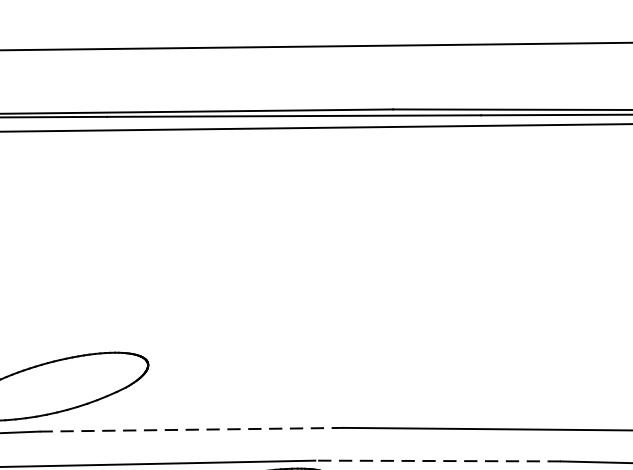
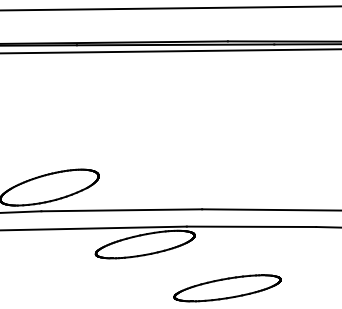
line: (193, 430) -> (122, 210), dashed -> solid
line: (437, 460) -> (251, 226), dashed -> solid

